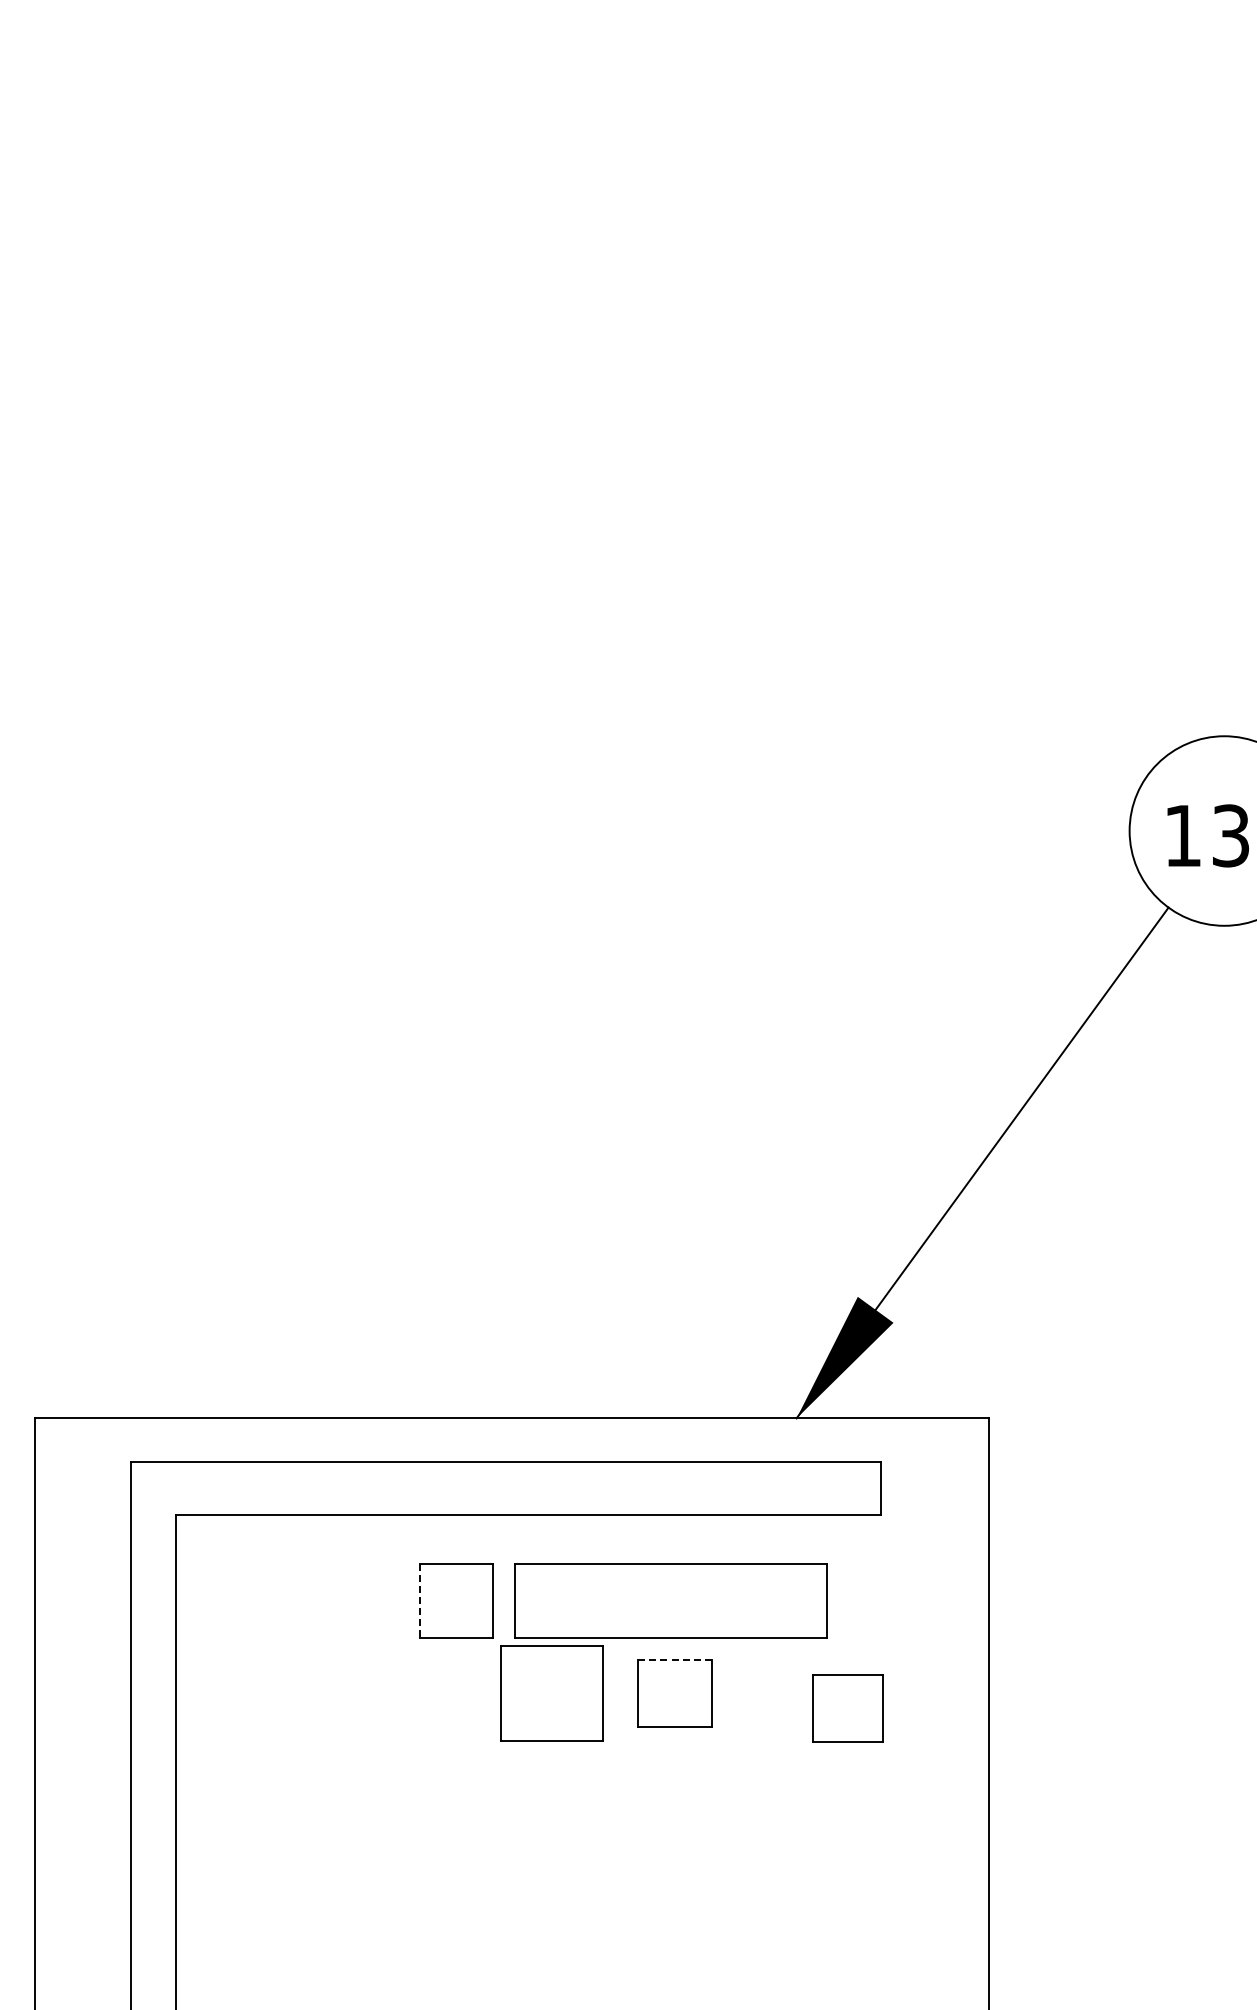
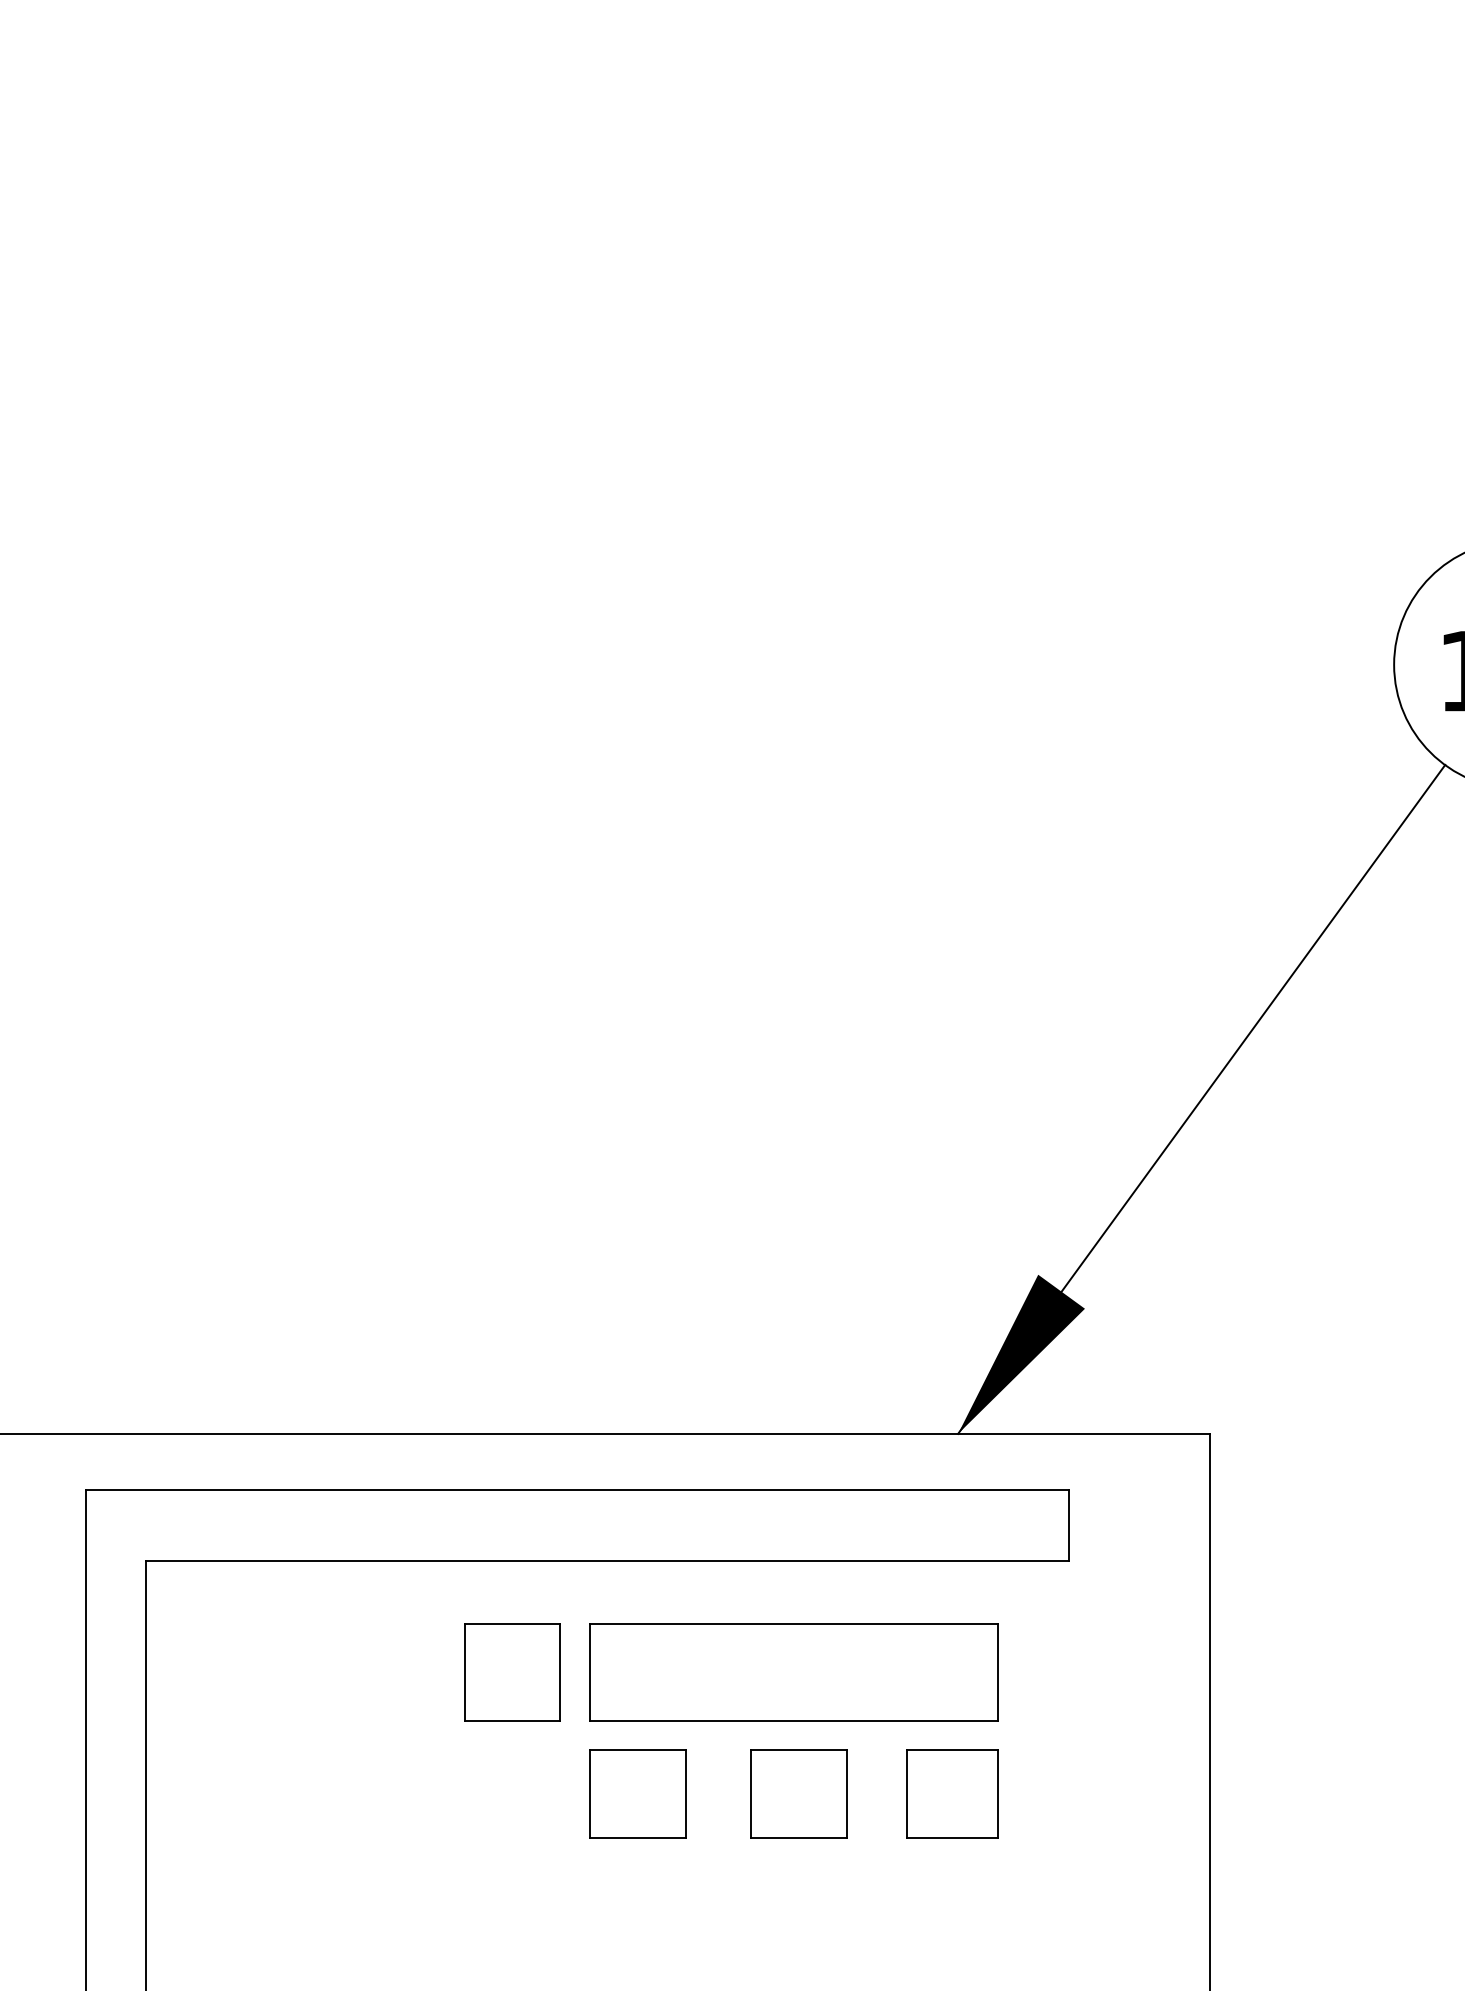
line: (420, 1600) -> (465, 1672), dashed -> solid
line: (675, 1659) -> (799, 1749), dashed -> solid
part: (551, 1693) -> (637, 1794), size x0.71
part: (847, 1708) -> (951, 1794), moved

